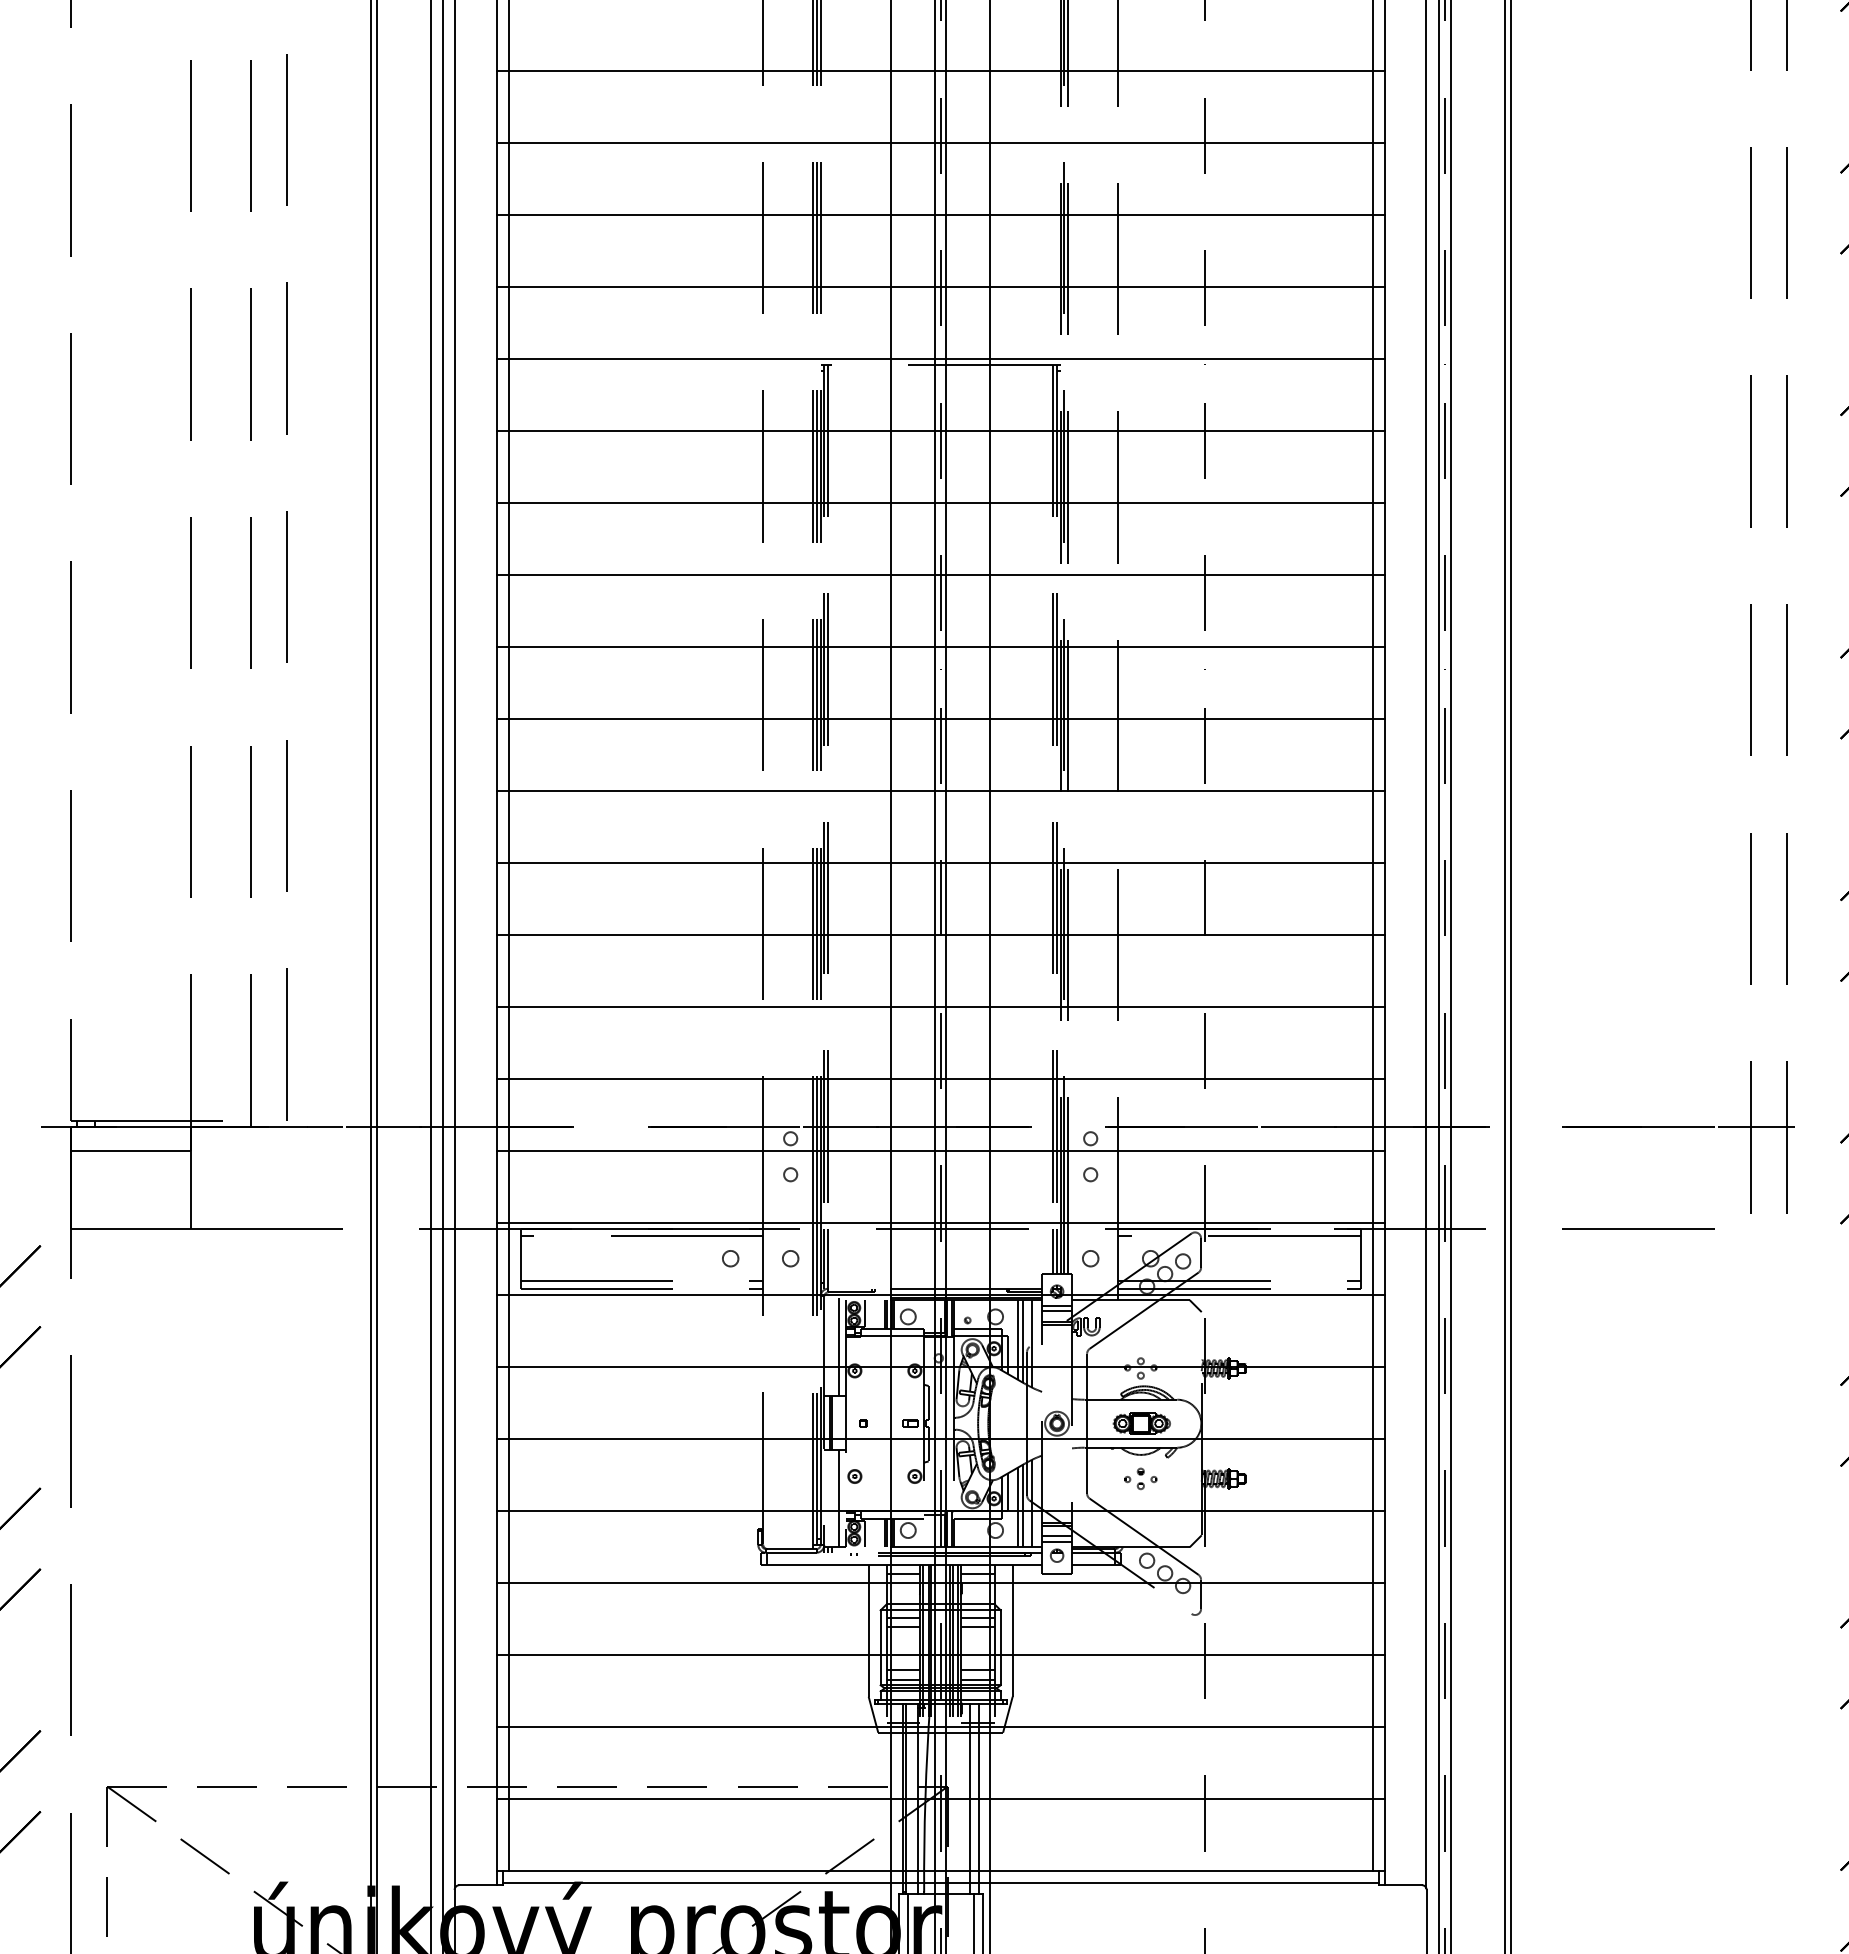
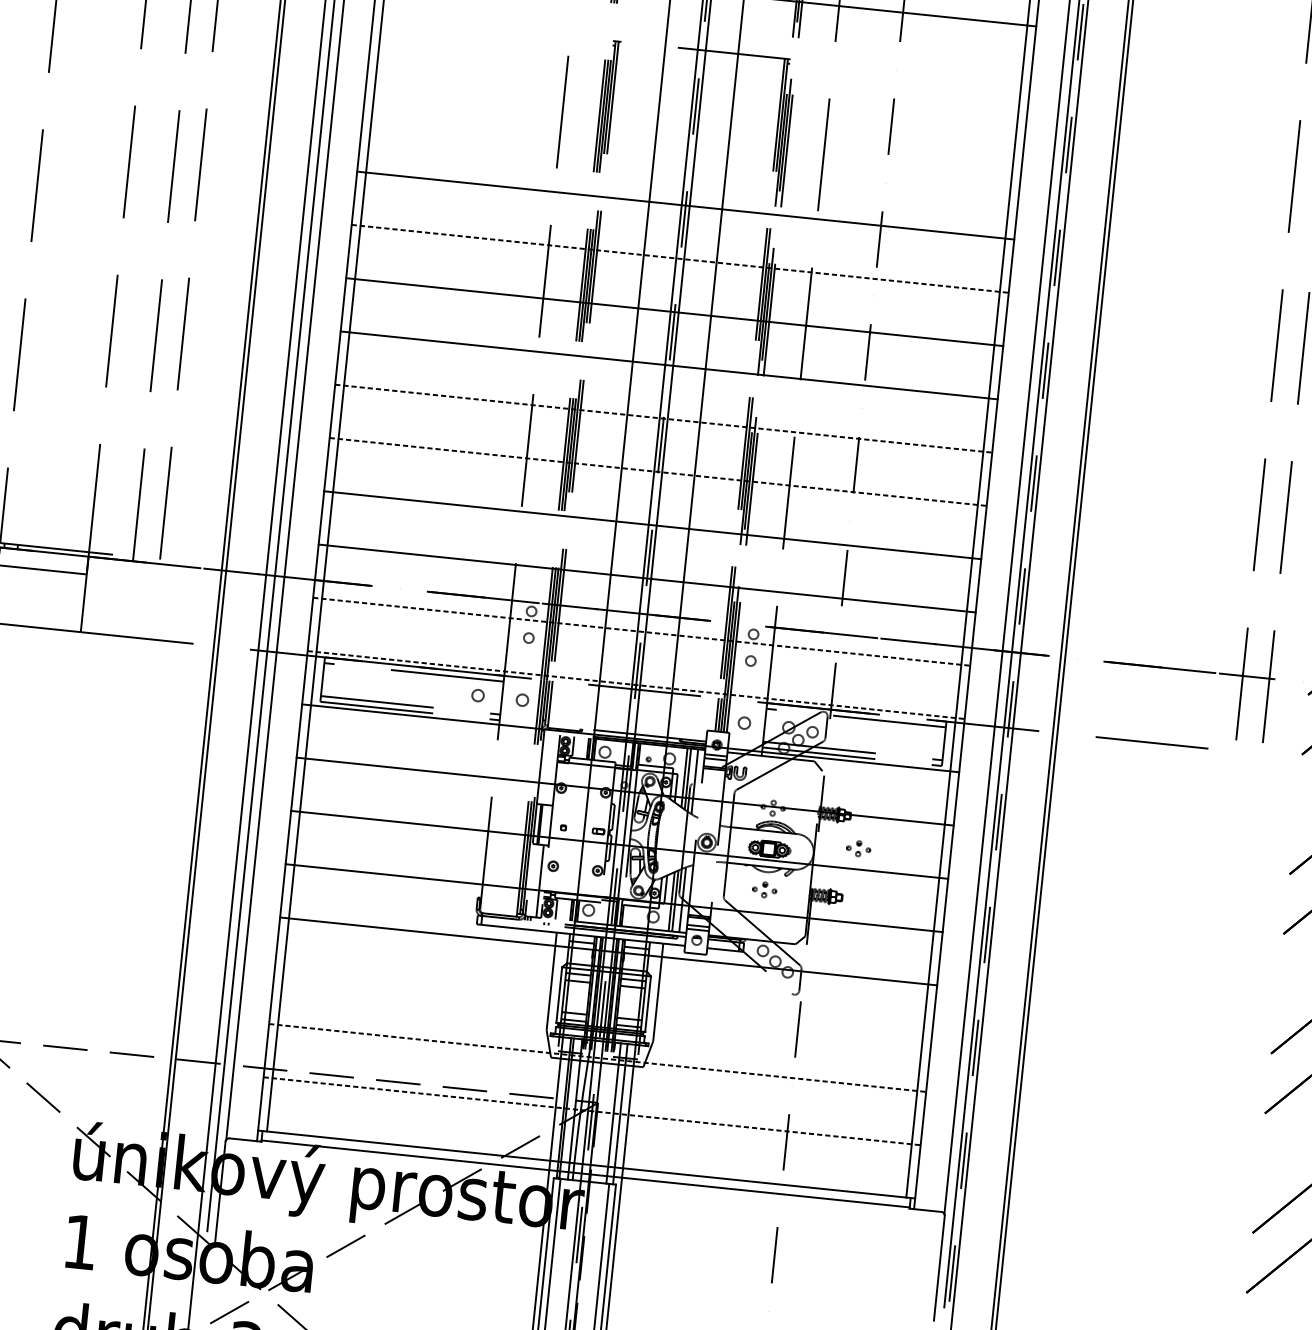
line: (940, 358) -> (702, 45), removed
line: (940, 430) -> (696, 98), removed
line: (940, 502) -> (691, 152), removed
line: (941, 646) -> (680, 258), solid -> dashed
line: (941, 862) -> (664, 418), solid -> dashed
line: (941, 934) -> (658, 471), solid -> dashed
line: (941, 1150) -> (642, 631), solid -> dashed
line: (941, 1222) -> (636, 684), solid -> dashed
line: (839, 1346) -> (551, 768), removed
part: (1260, 1410) -> (858, 848), added
line: (940, 1654) -> (603, 1004), removed
line: (941, 1726) -> (598, 1057), solid -> dashed
line: (941, 1798) -> (592, 1111), solid -> dashed

